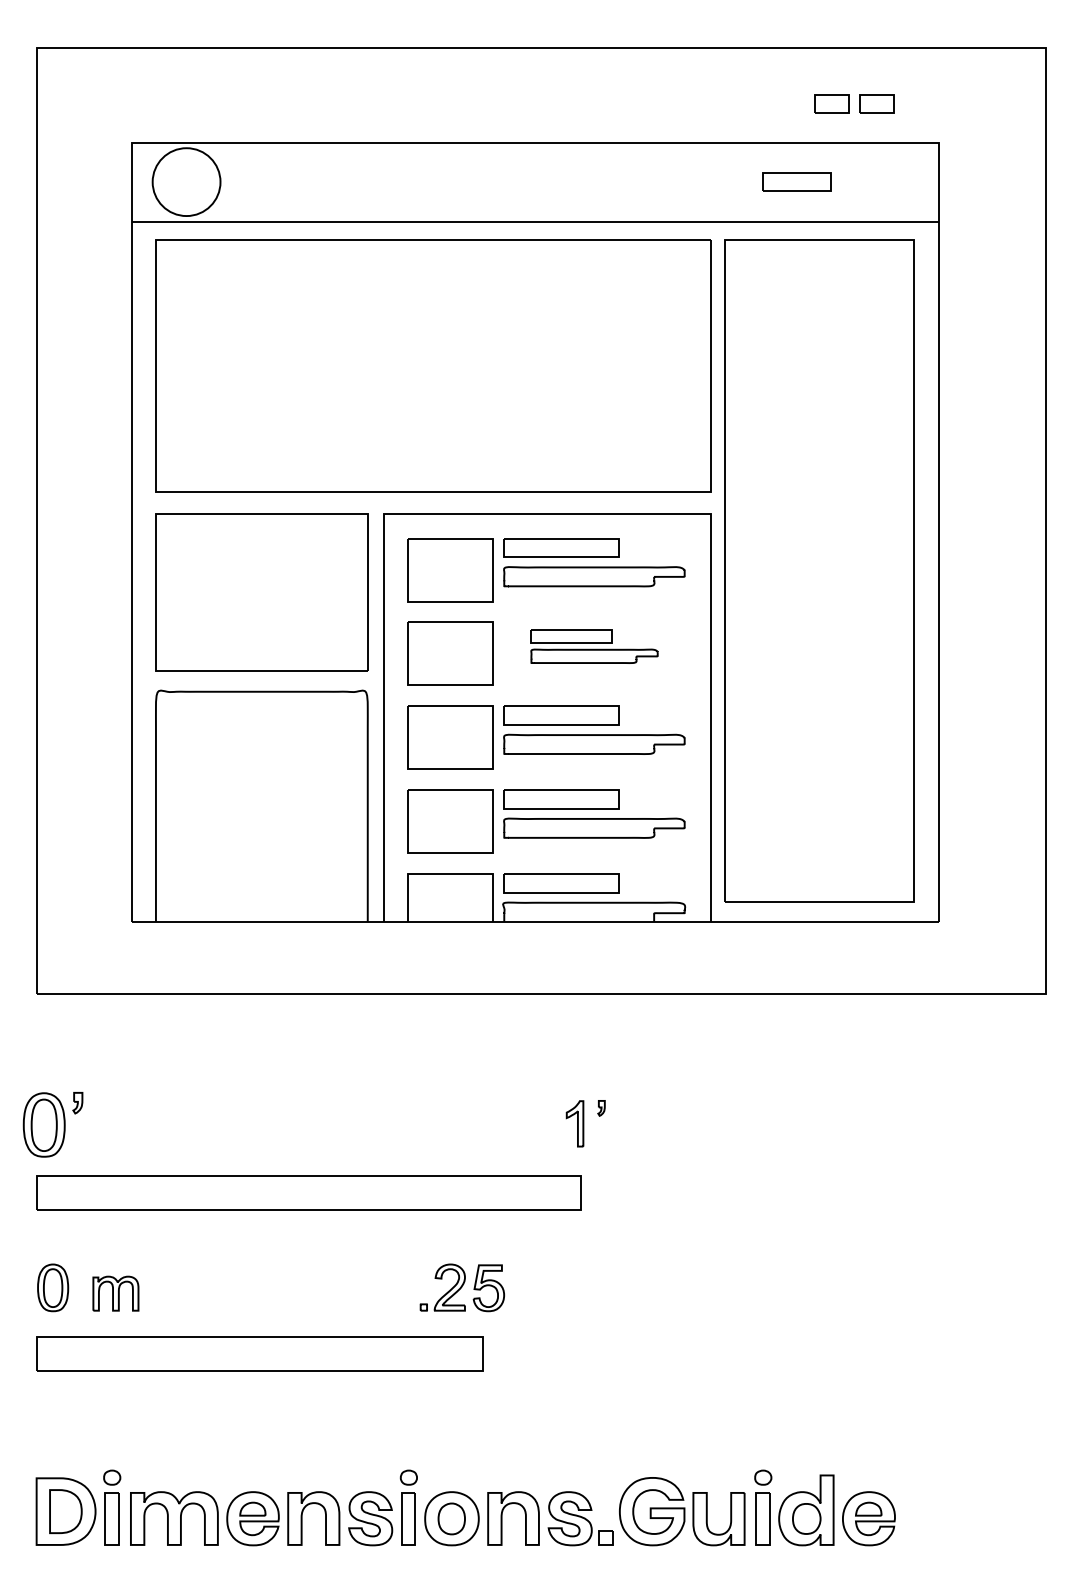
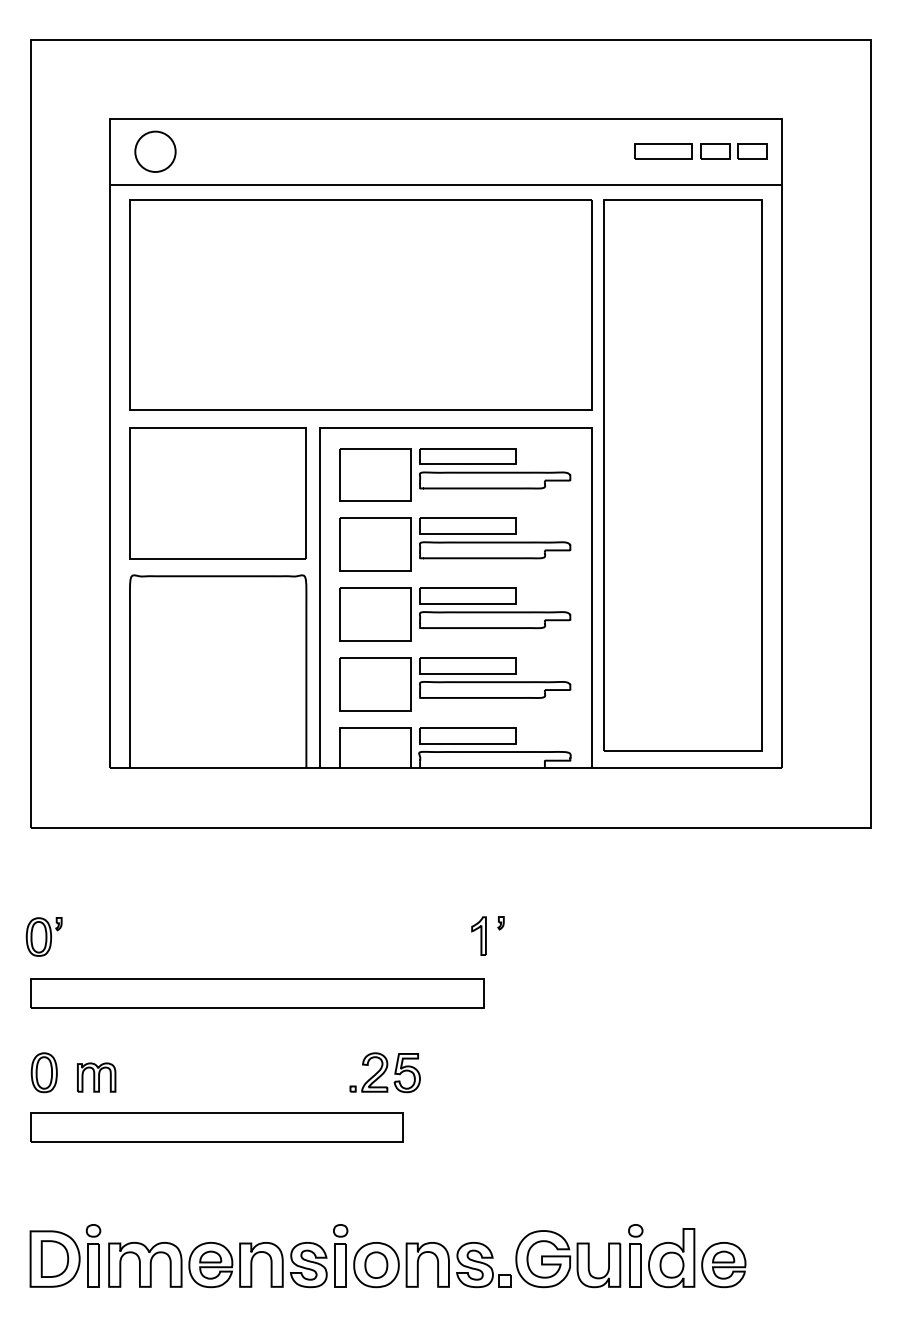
part: (854, 103) -> (733, 151), moved
circle: (186, 181) -> (155, 151), size x0.71
part: (594, 646) -> (495, 538), size x1.43
part: (52, 1124) -> (43, 936), size x0.71

